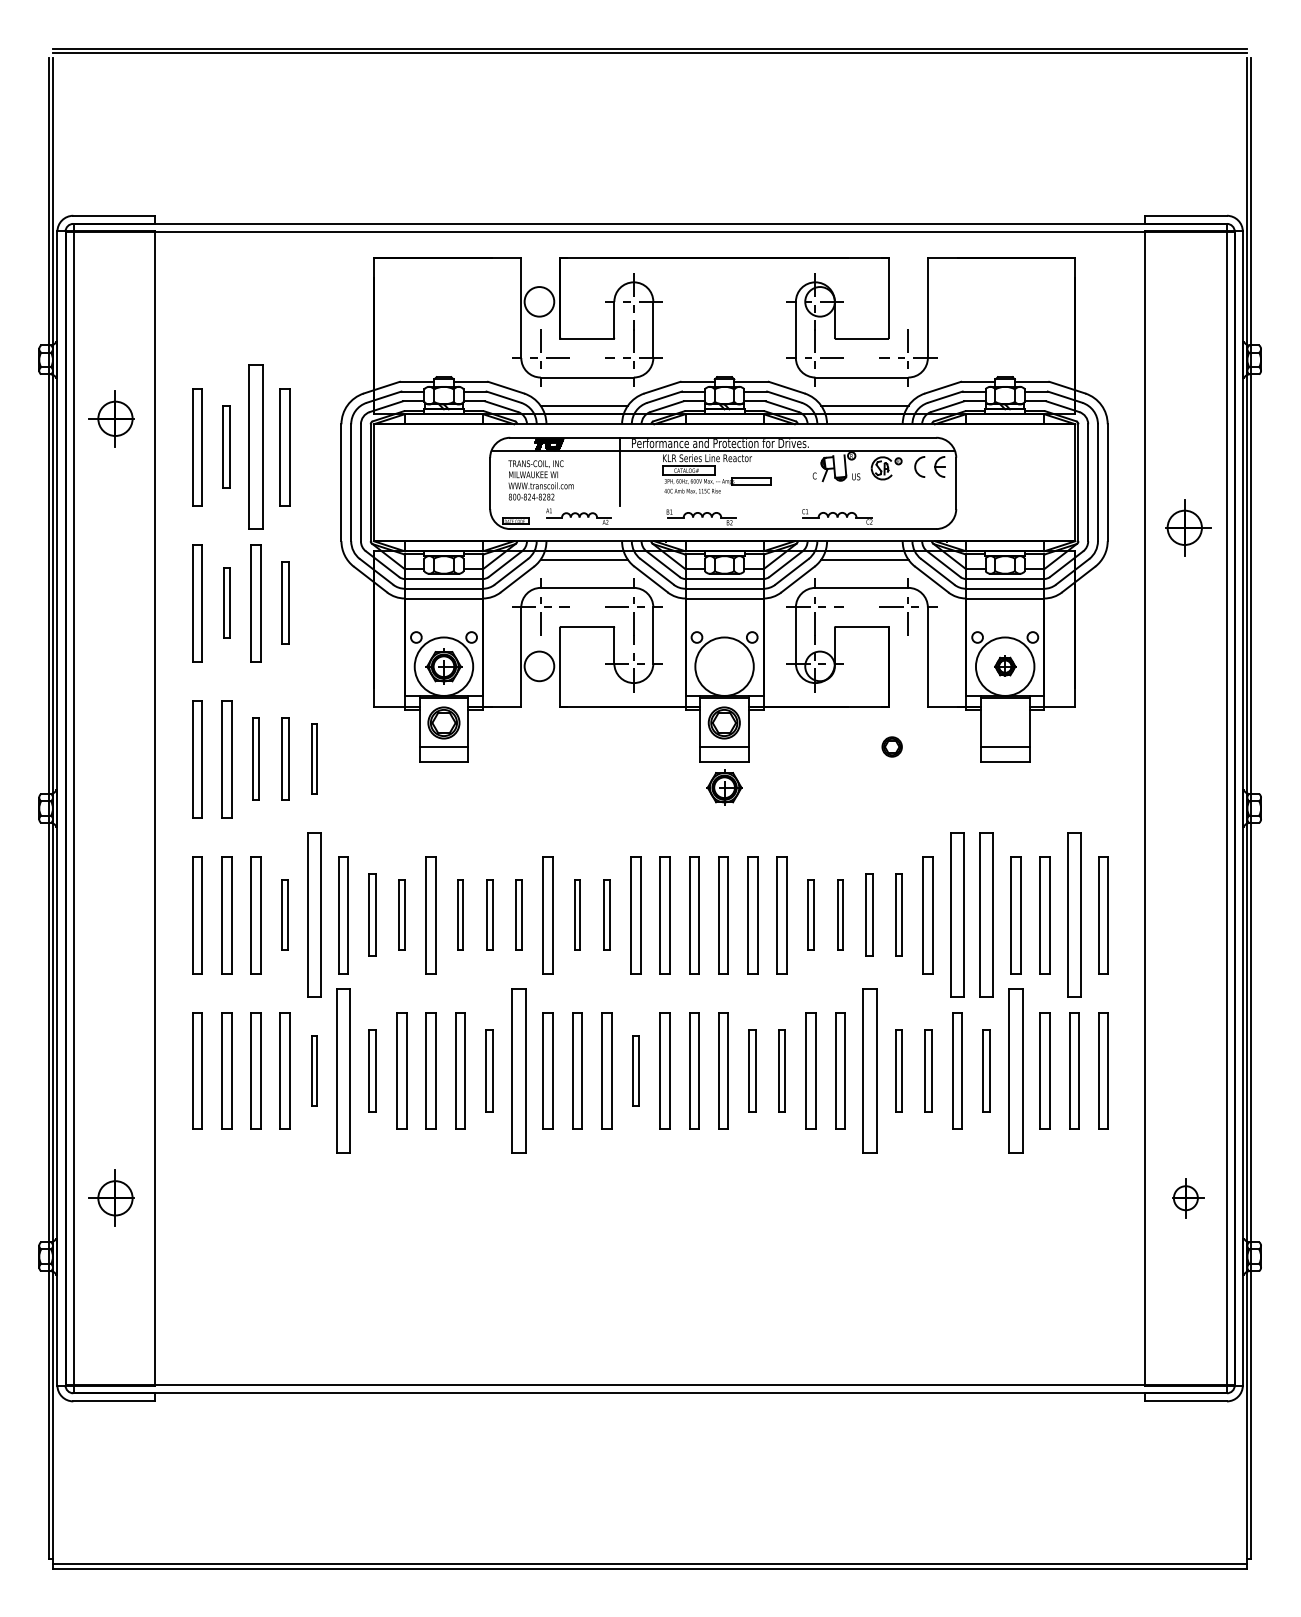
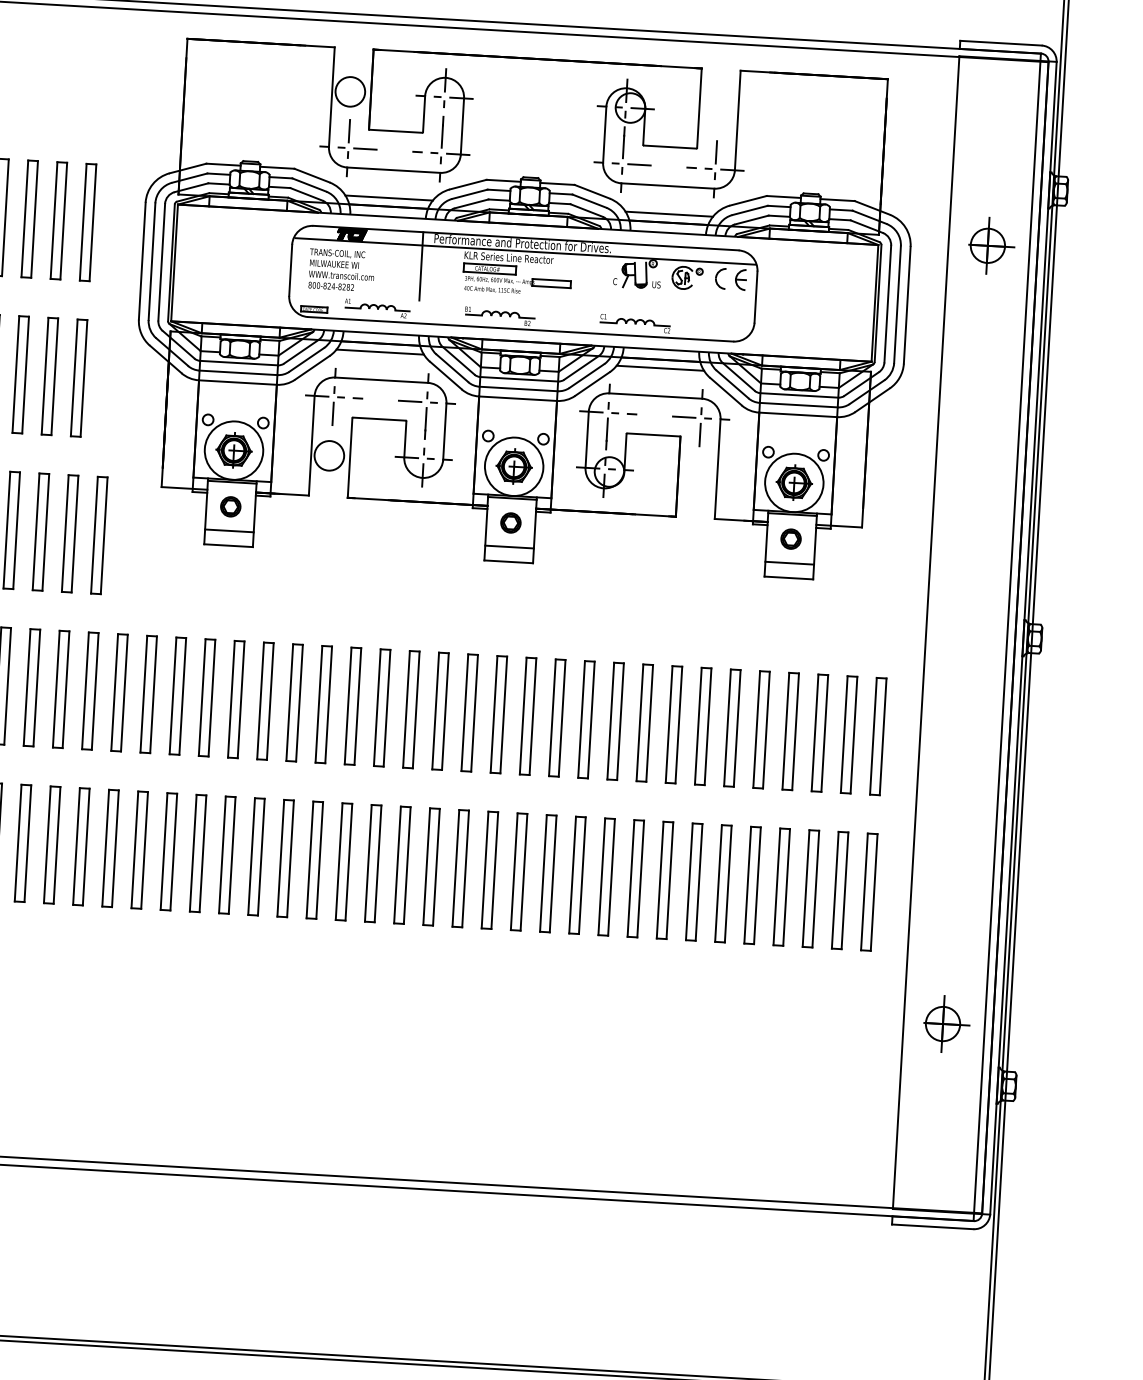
part: (226, 447) -> (29, 219), size x1.43
part: (255, 447) -> (58, 220), size x0.71
part: (1188, 527) -> (991, 245), moved
part: (226, 603) -> (20, 375), size x1.67
part: (284, 603) -> (78, 378), size x1.43
part: (1005, 666) -> (794, 482), size x1.67
part: (443, 722) -> (230, 506), size x0.62
part: (724, 722) -> (510, 522), size x0.62
part: (891, 746) -> (790, 538), moved
part: (255, 759) -> (40, 532), size x1.43
part: (284, 759) -> (69, 534), size x1.43
part: (314, 759) -> (99, 535), size x1.67
part: (724, 787) -> (514, 466), moved
part: (284, 915) -> (60, 689), size x1.67
part: (314, 915) -> (90, 691), size x0.71
part: (372, 915) -> (148, 694), size x1.43
part: (401, 915) -> (177, 696), size x1.67
part: (460, 915) -> (236, 699), size x1.67
part: (489, 915) -> (265, 701), size x1.67
part: (518, 915) -> (294, 703), size x1.67
part: (577, 915) -> (353, 706), size x1.67
part: (606, 915) -> (381, 708), size x1.67
part: (810, 915) -> (585, 720), size x1.67
part: (840, 915) -> (615, 721), size x1.67
part: (869, 915) -> (644, 723), size x1.43
part: (898, 915) -> (673, 725), size x1.43
part: (957, 915) -> (732, 728), size x0.71
part: (986, 915) -> (761, 730), size x0.71
part: (1074, 915) -> (849, 735), size x0.71
part: (314, 1070) -> (81, 846), size x1.67
part: (343, 1070) -> (110, 847), size x0.71
part: (372, 1070) -> (139, 849), size x1.43
part: (489, 1070) -> (256, 856), size x1.43
part: (518, 1070) -> (285, 858), size x0.71
part: (635, 1070) -> (401, 864), size x1.67
part: (752, 1070) -> (518, 871), size x1.43
part: (781, 1070) -> (547, 873), size x1.43
part: (869, 1070) -> (635, 878), size x0.71
part: (898, 1070) -> (664, 879), size x1.43
part: (927, 1070) -> (693, 881), size x1.43
part: (986, 1070) -> (752, 885), size x1.43
part: (1015, 1070) -> (781, 886), size x0.71
part: (1188, 1197) -> (946, 1023), size x1.43

